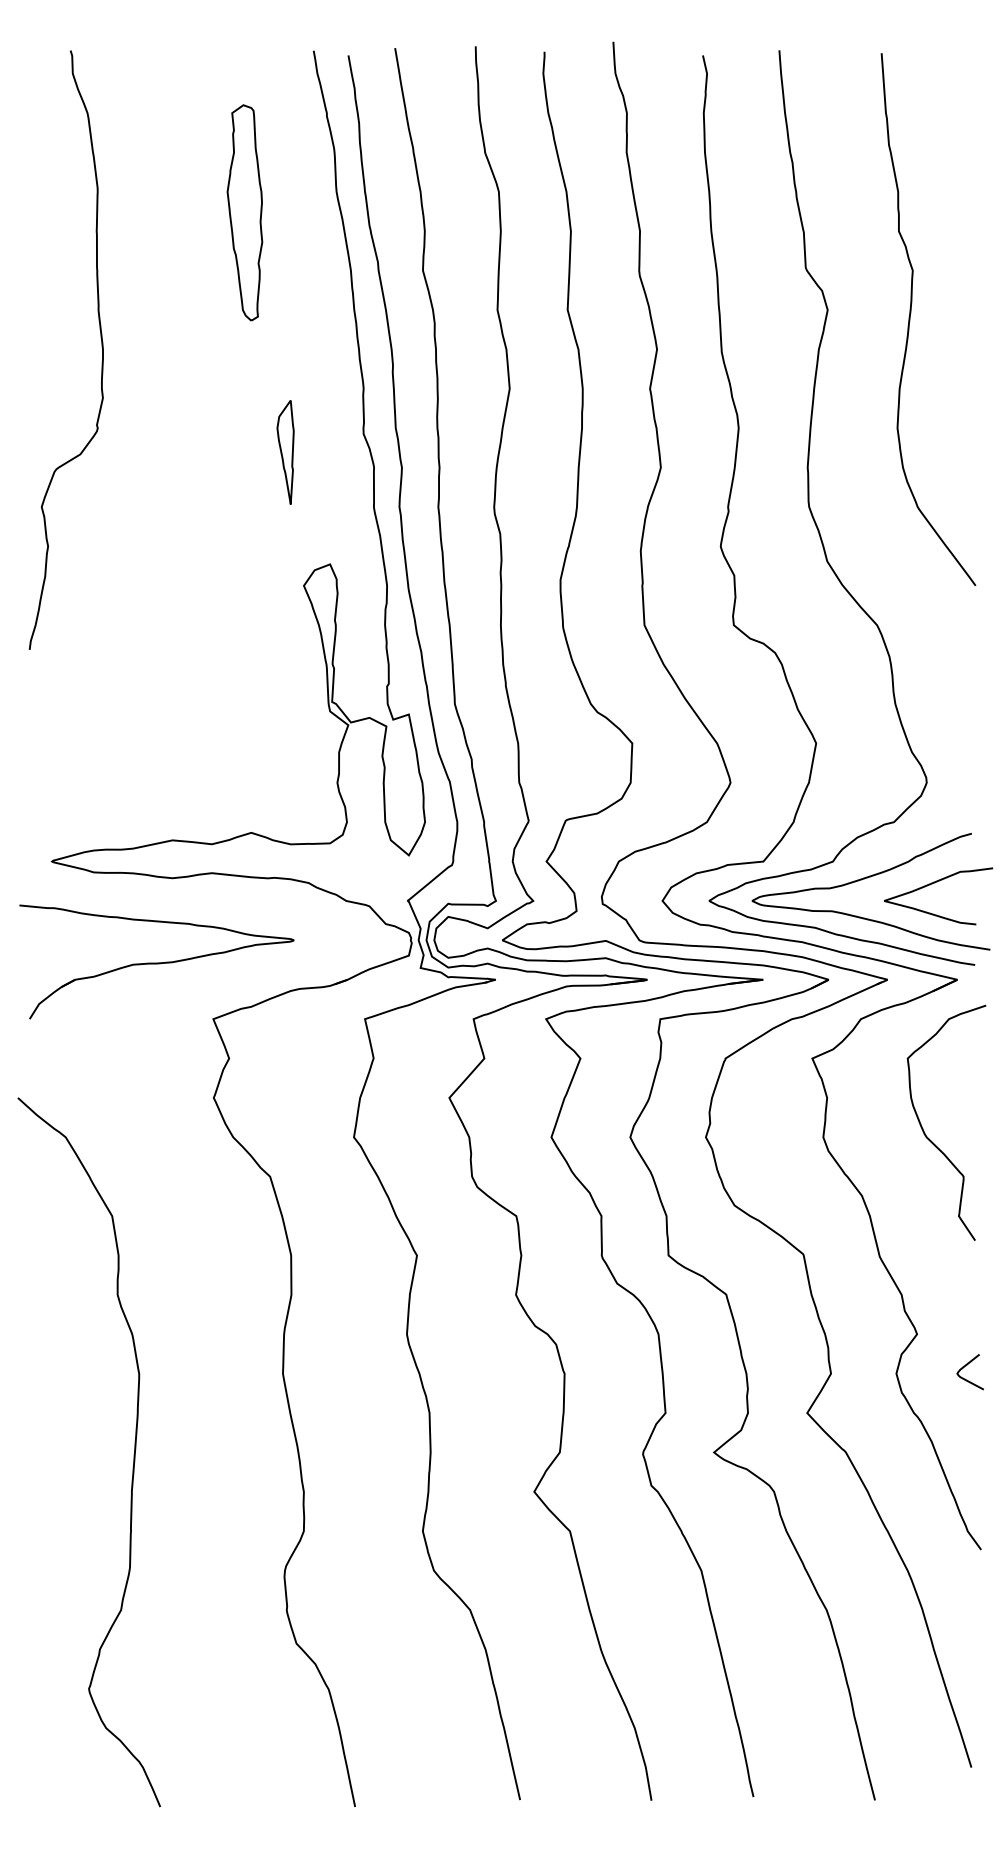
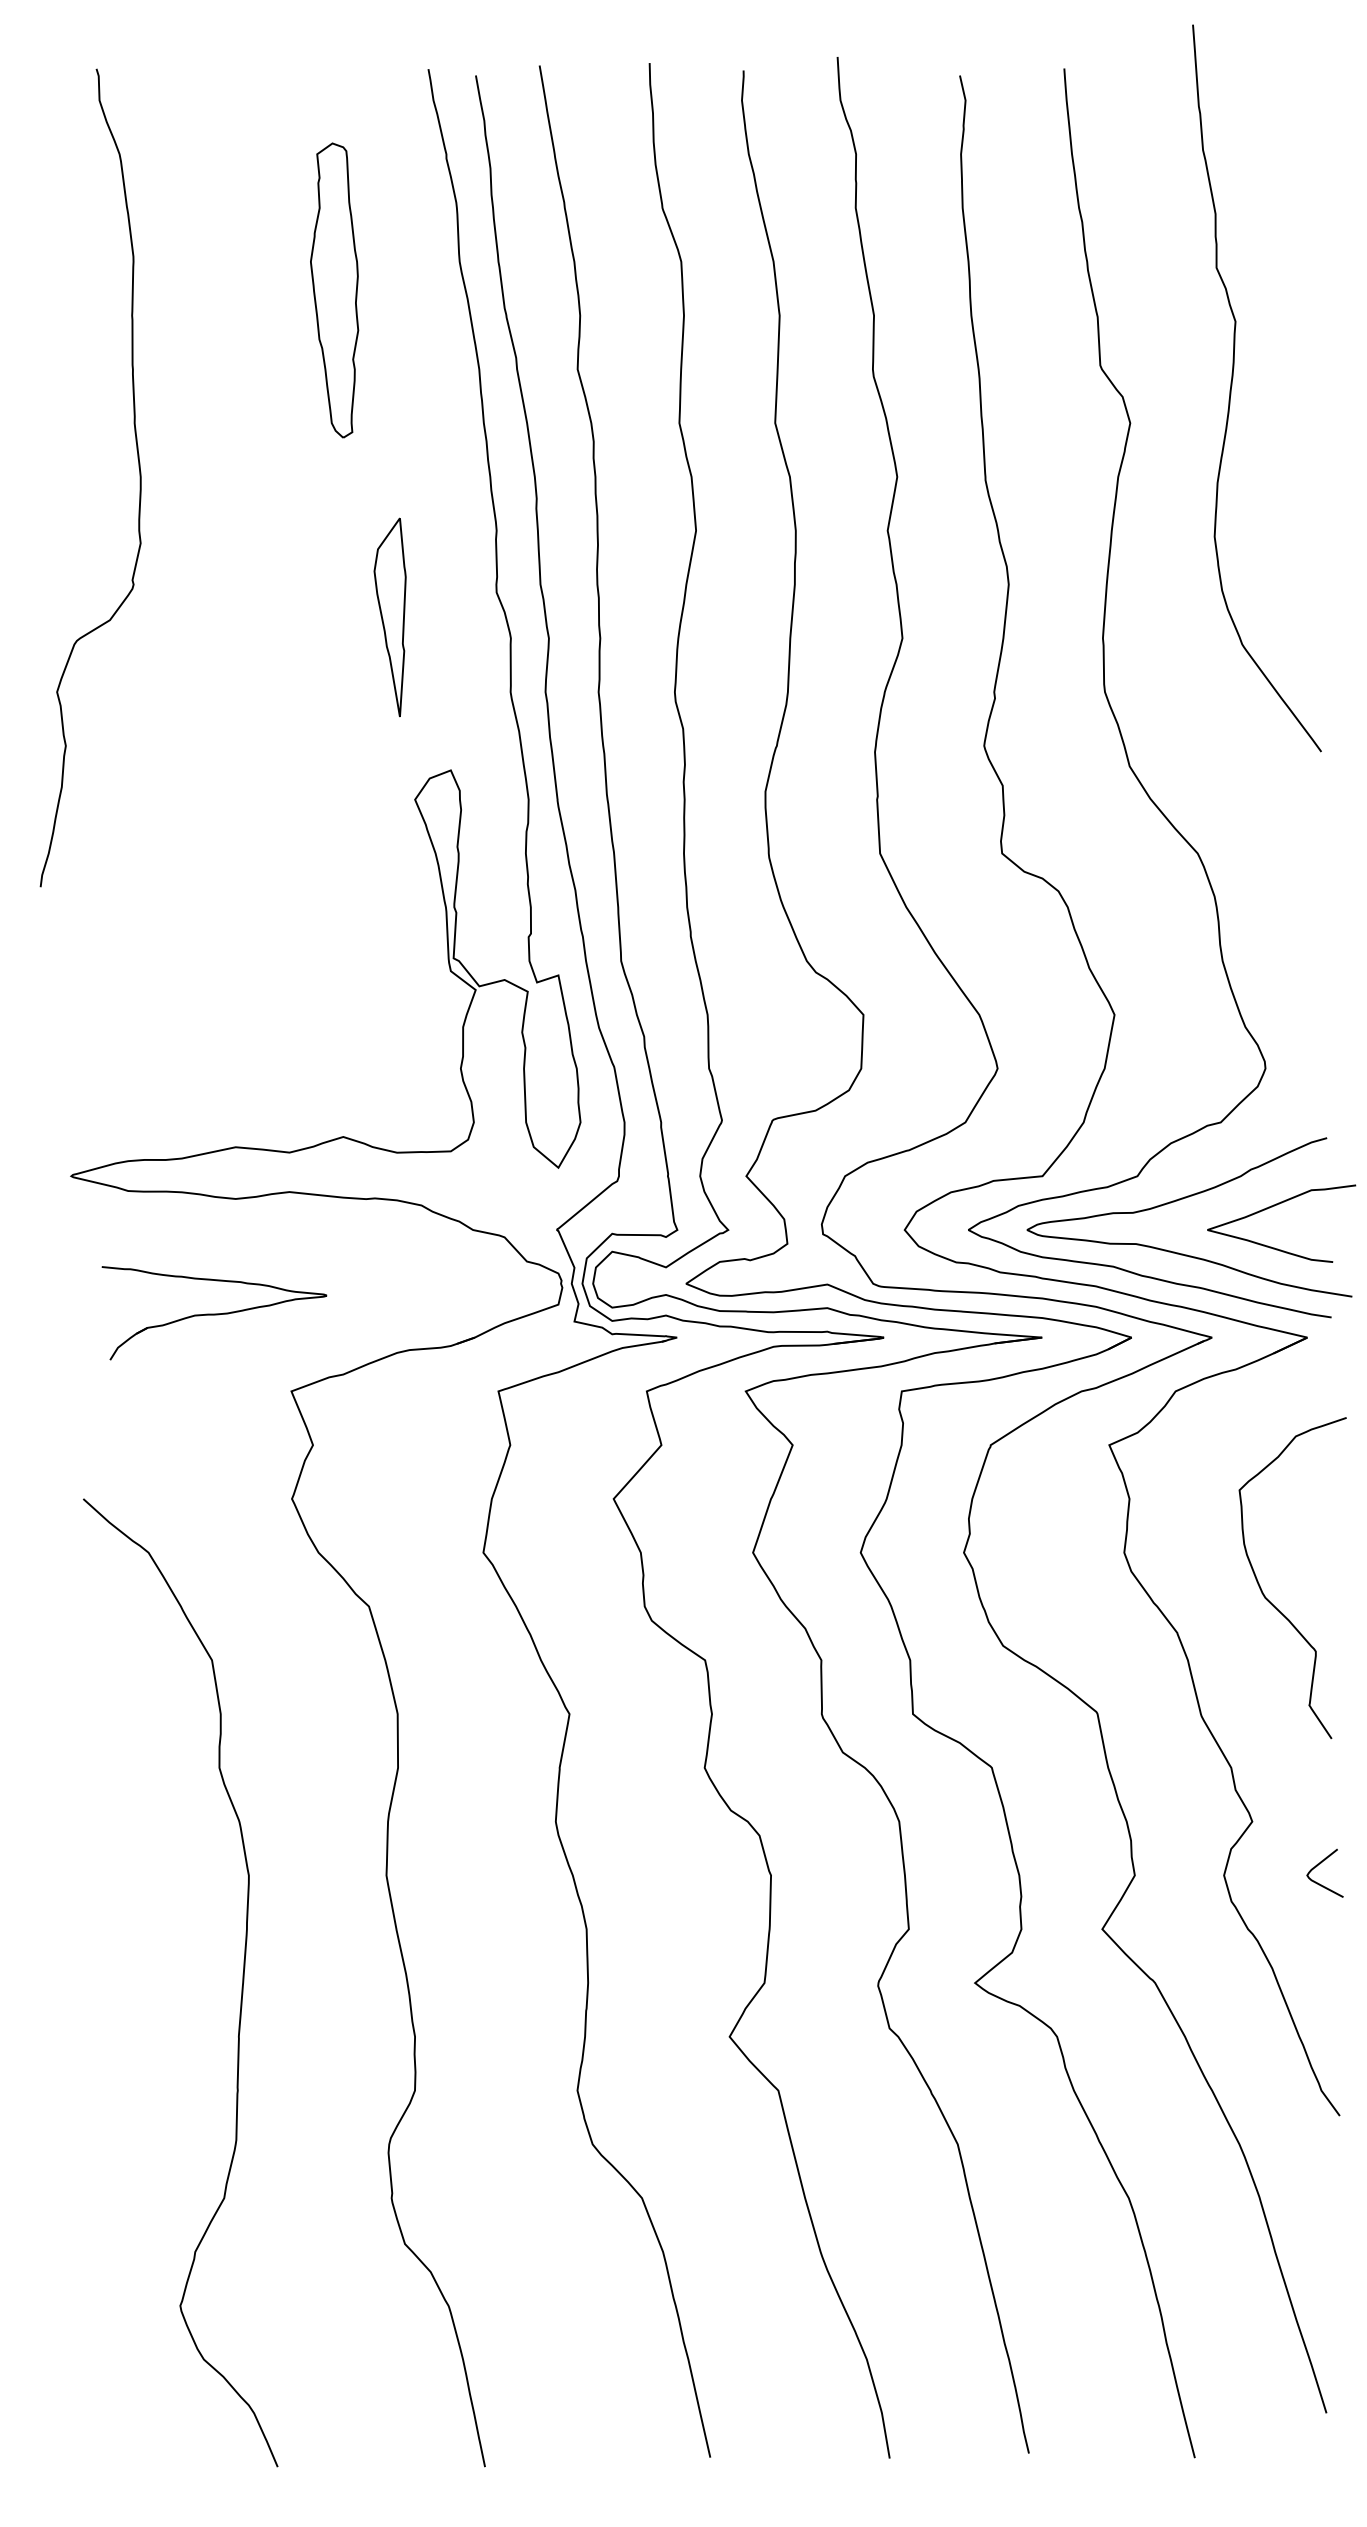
curve: (910, 319) -> (1232, 388), moved
part: (285, 452) -> (389, 617), size x1.4
part: (156, 961) -> (213, 1312), size x0.6
curve: (926, 1134) -> (1265, 1593), moved
curve: (133, 1454) -> (241, 1985), moved

